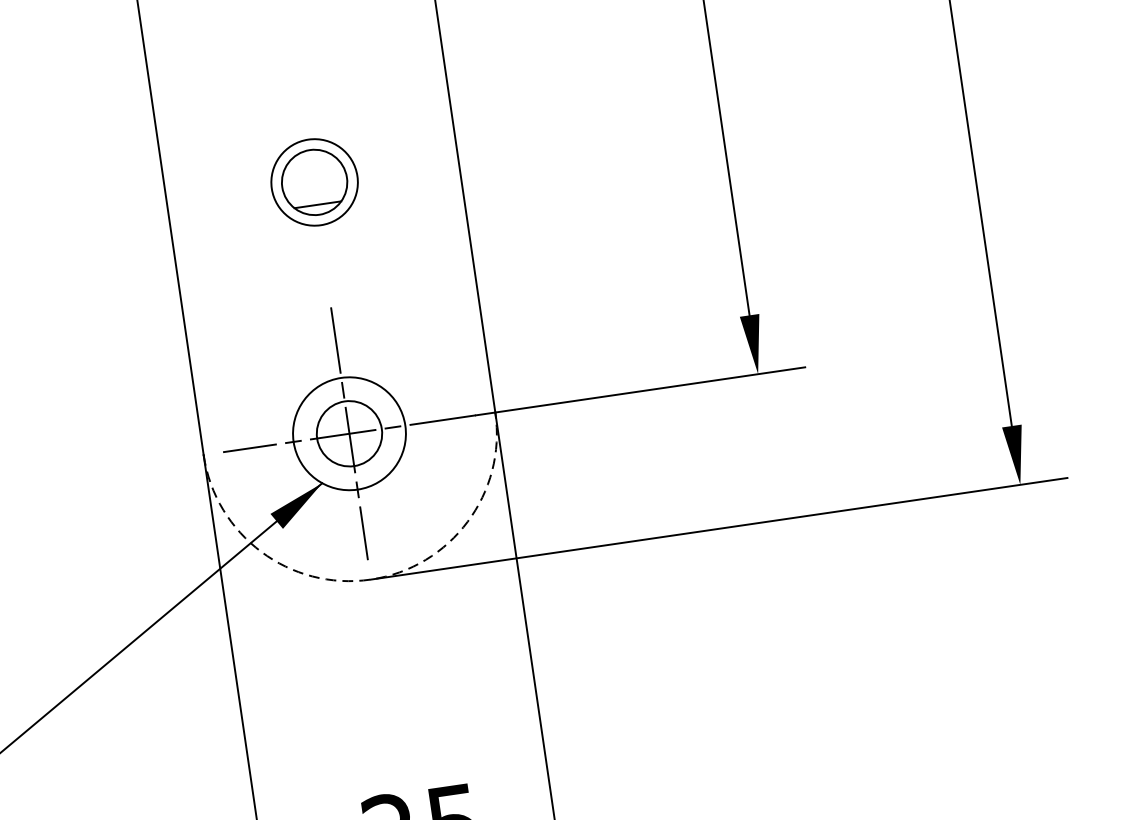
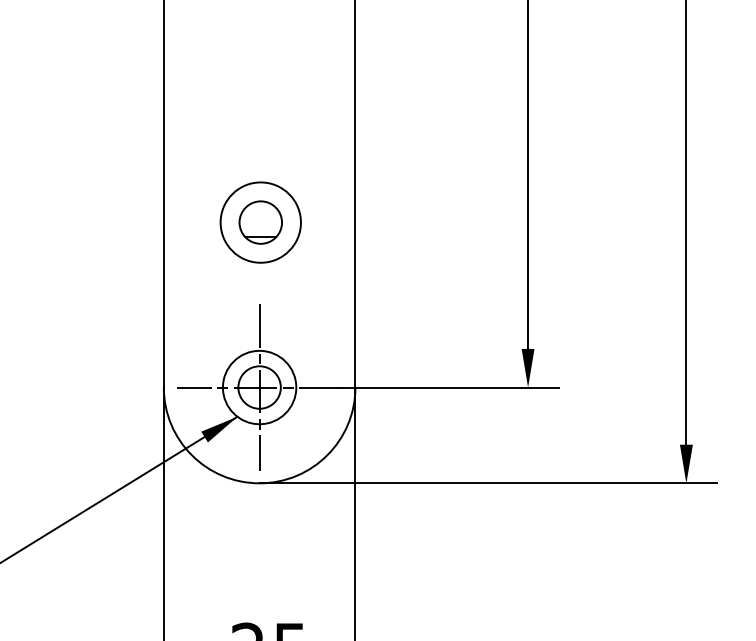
circle: (314, 182) -> (260, 222), size x1.43
arc: (370, 579) -> (259, 483), dashed -> solid

